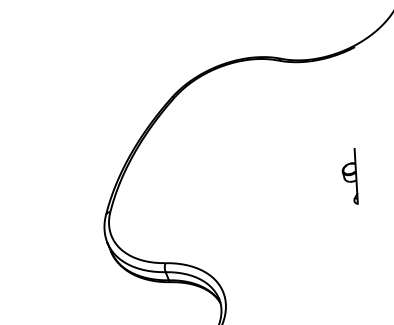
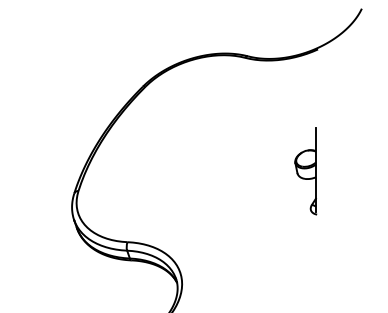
part: (349, 177) -> (305, 171), size x1.67

